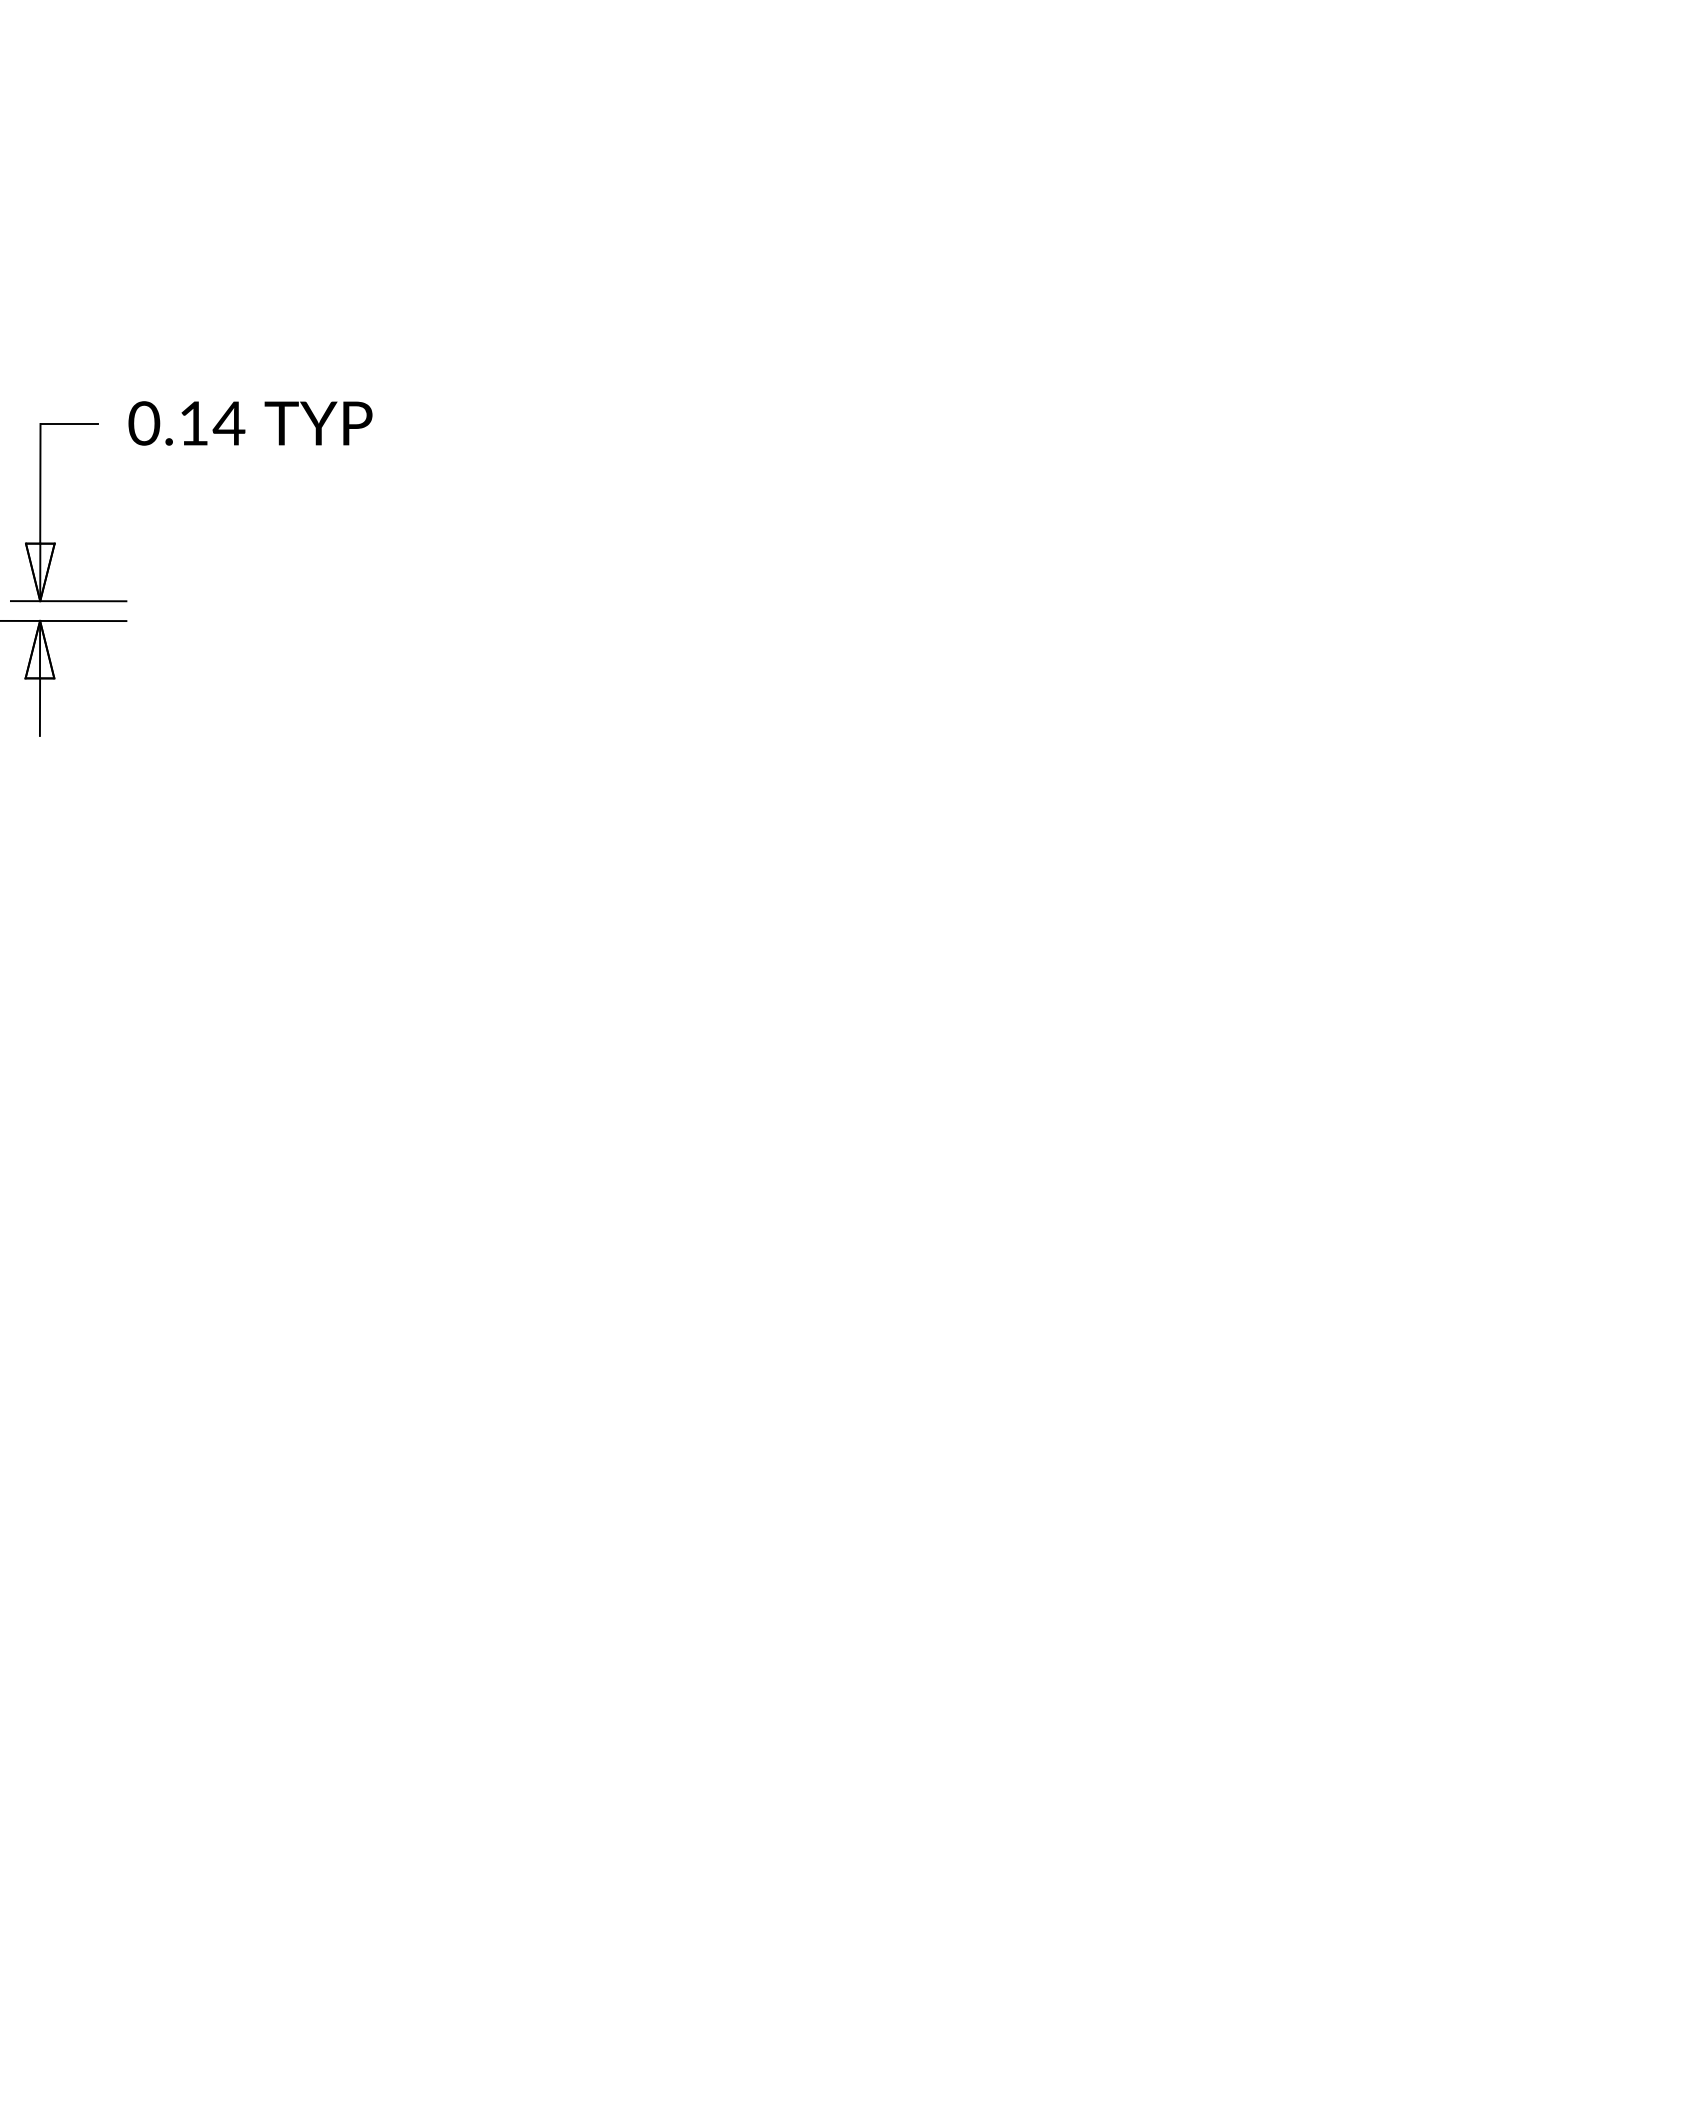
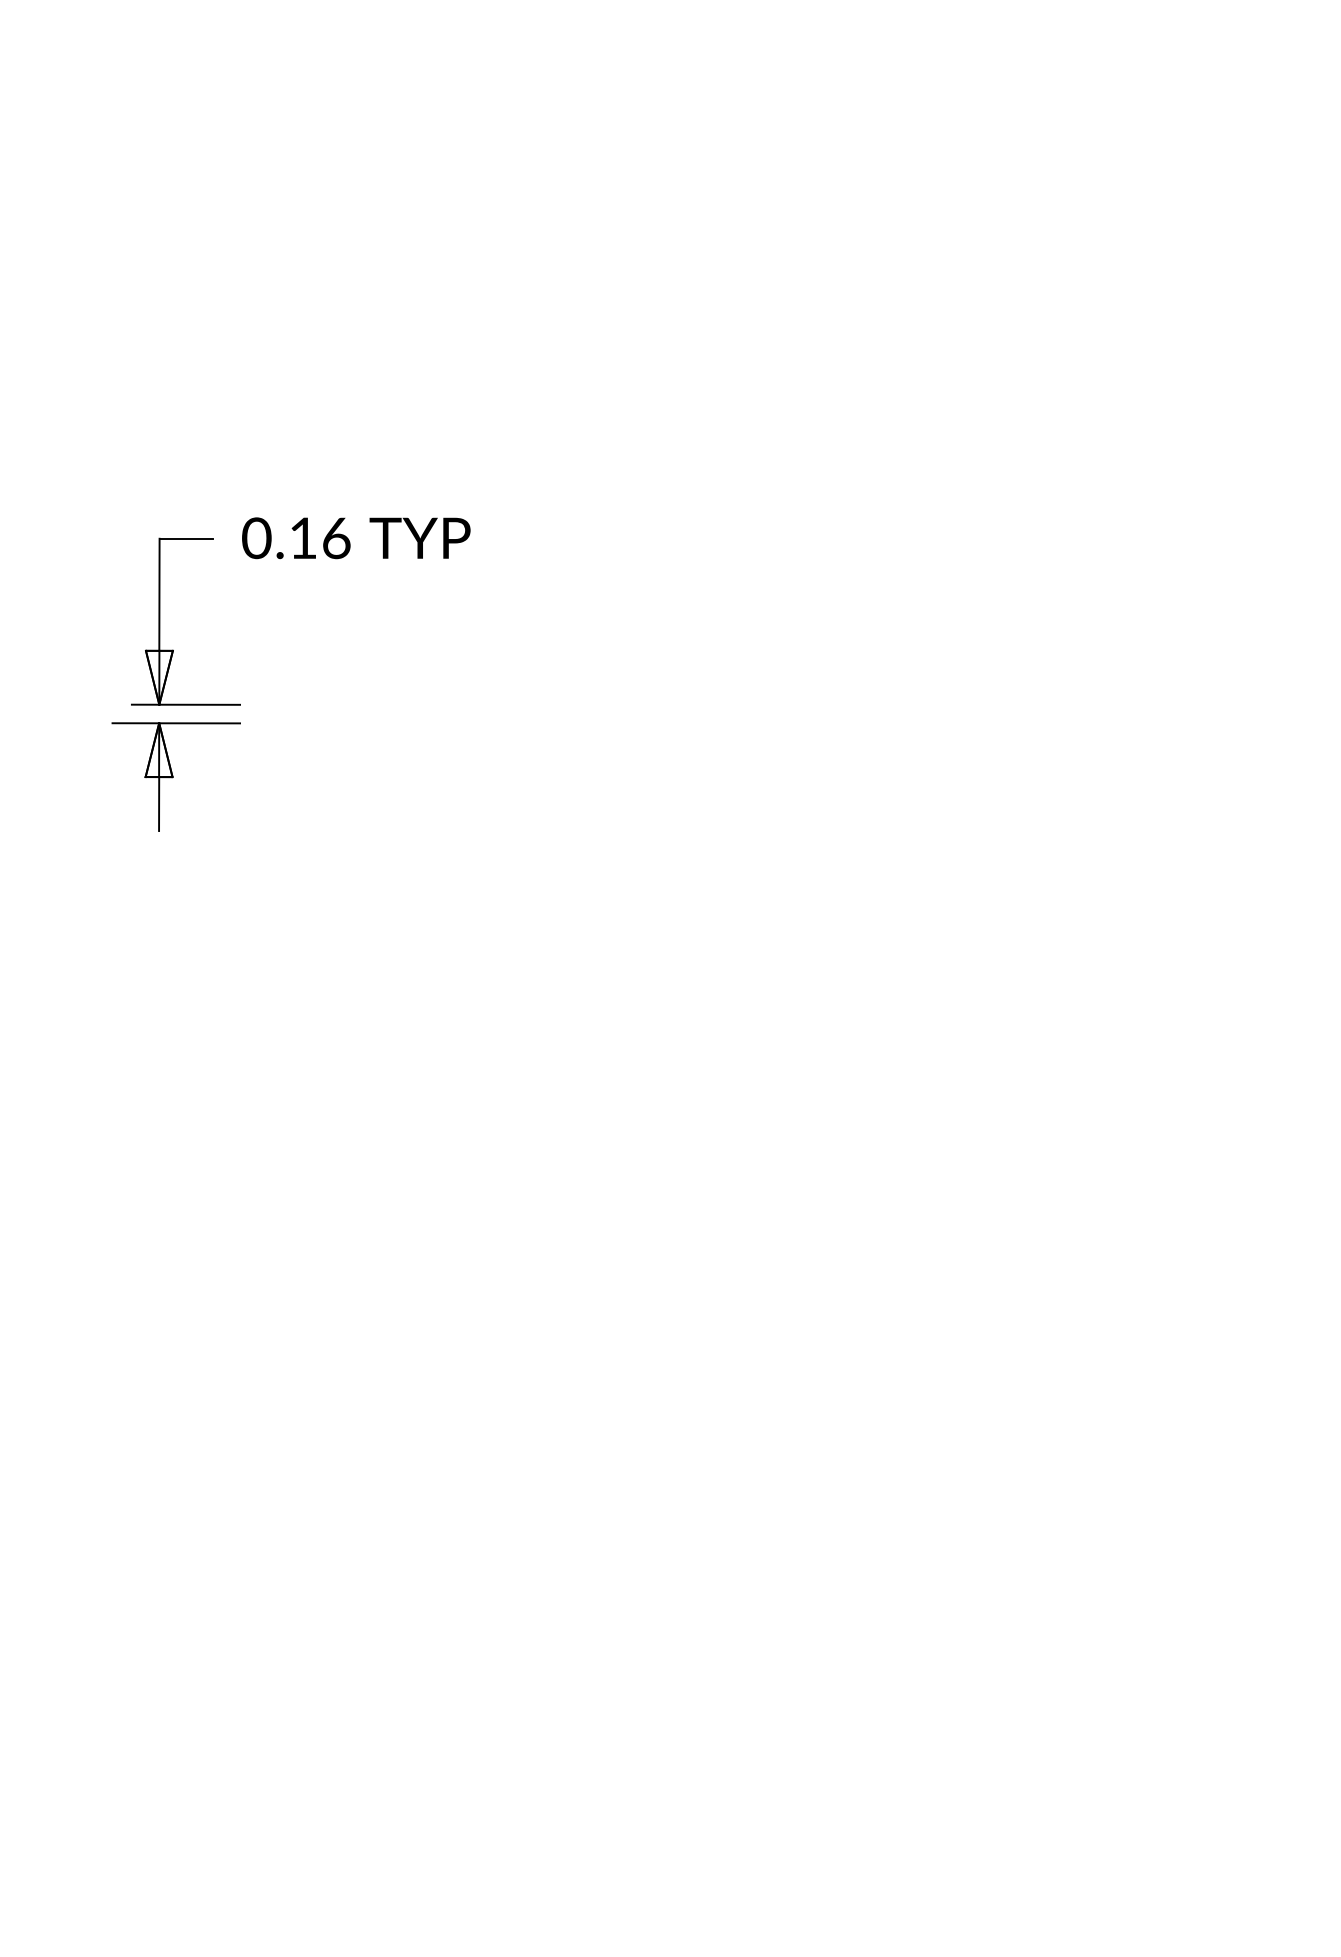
text: (228, 423) -> (335, 538), 0.14 -> 0.16

